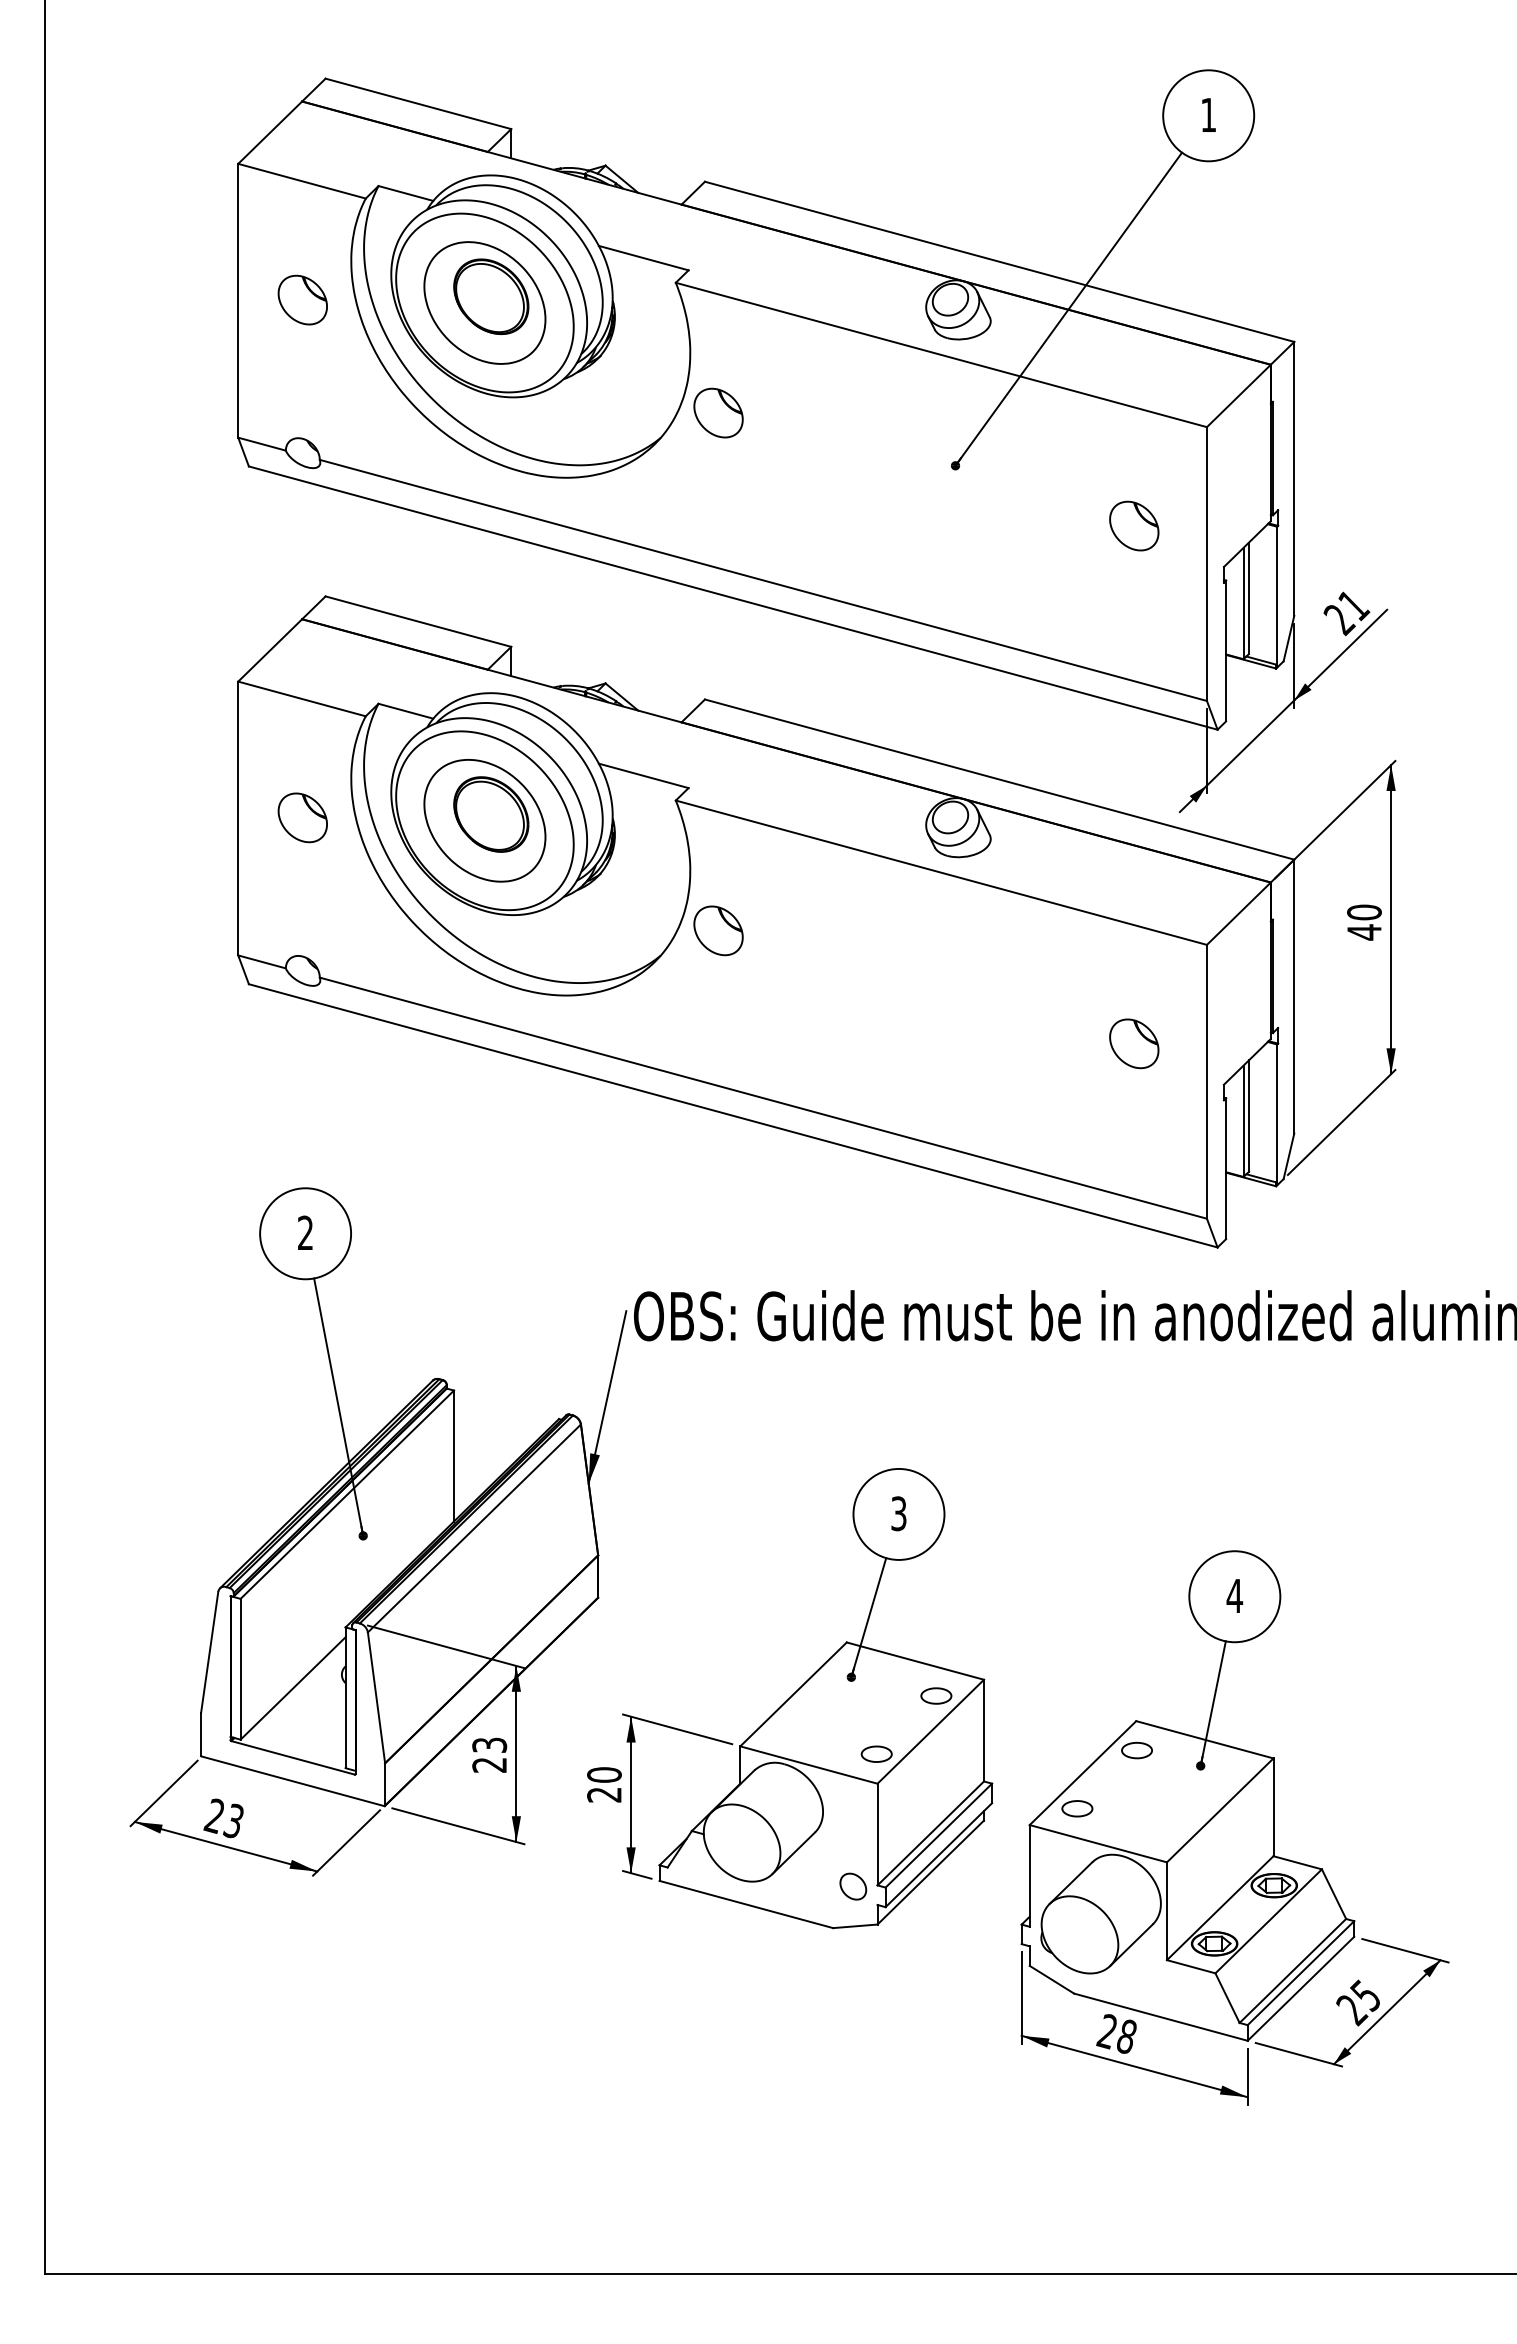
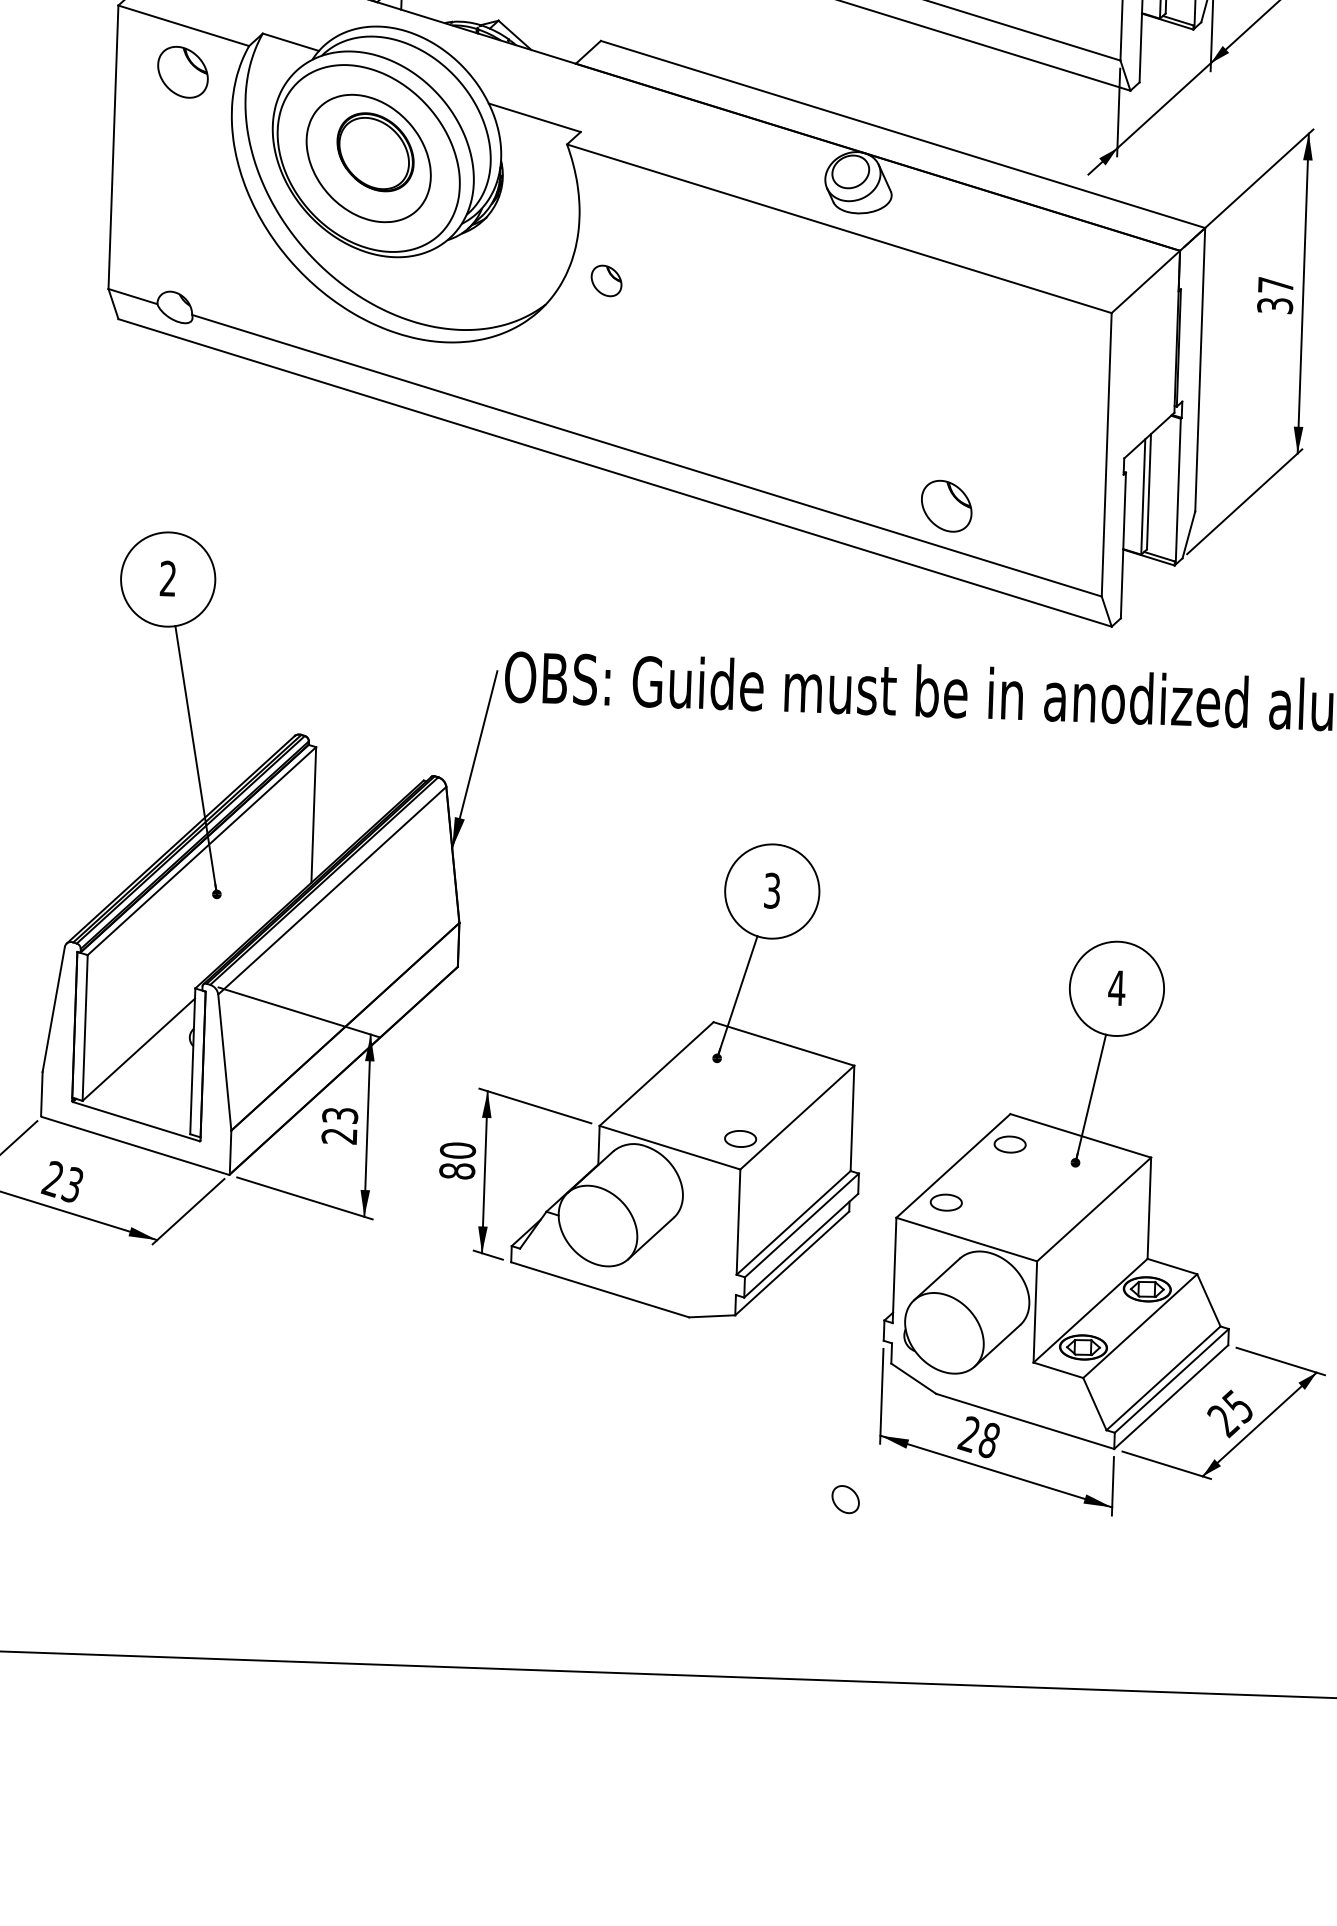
part: (302, 817) -> (182, 71), moved
text: (1364, 922) -> (1275, 295), 40 -> 37
part: (718, 930) -> (606, 280), size x0.6
part: (1134, 1043) -> (946, 505), moved
part: (936, 1695) -> (804, 1080), removed
text: (604, 1794) -> (457, 1170), 20 -> 80
part: (853, 1886) -> (845, 1499), moved

